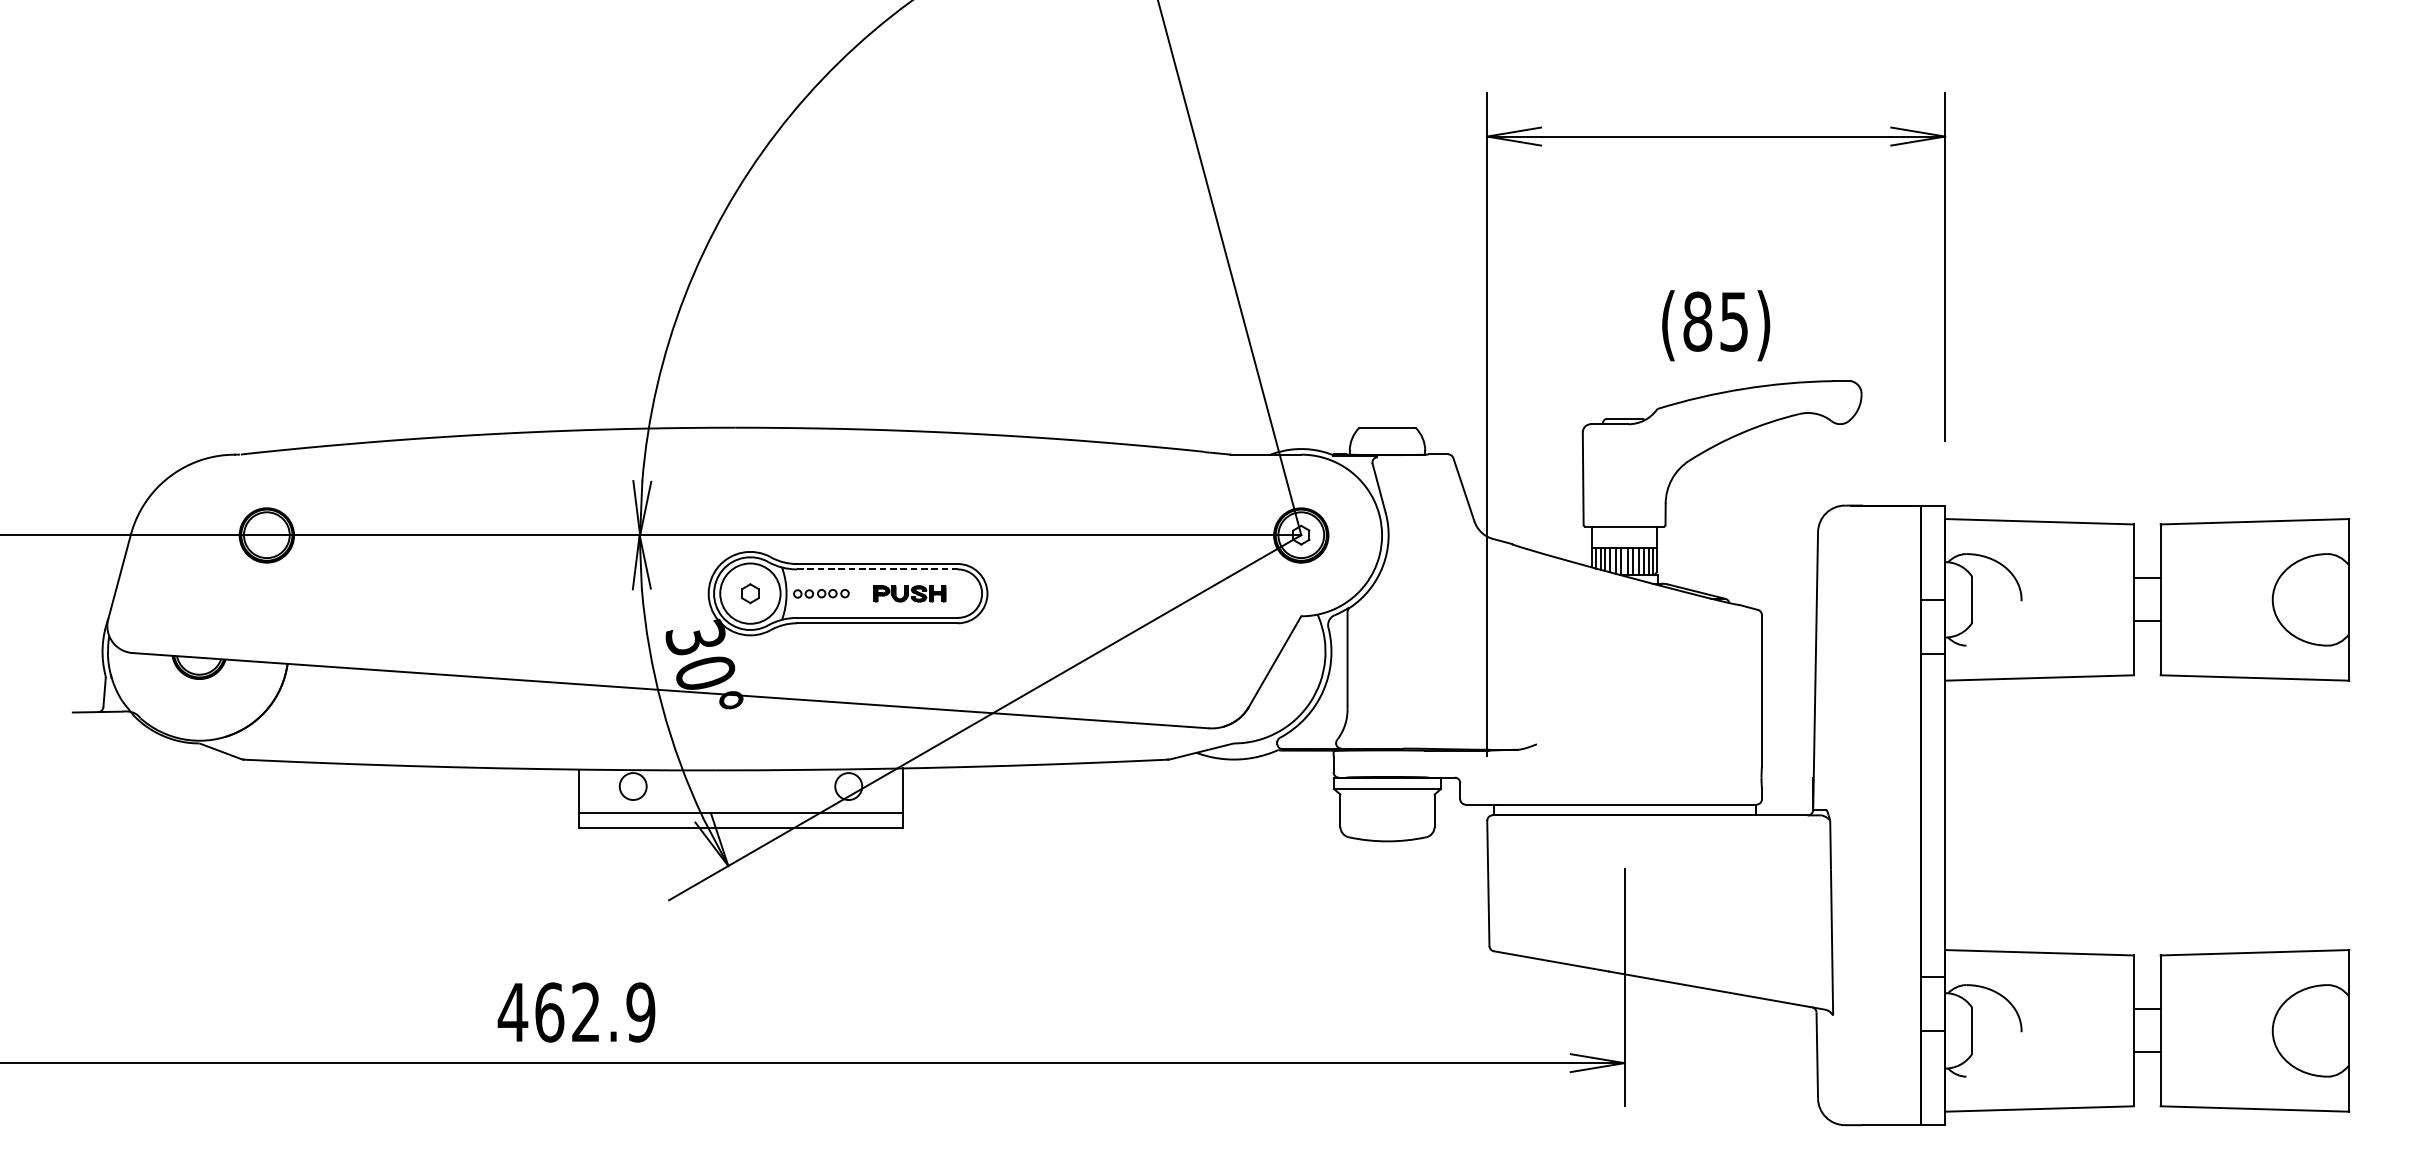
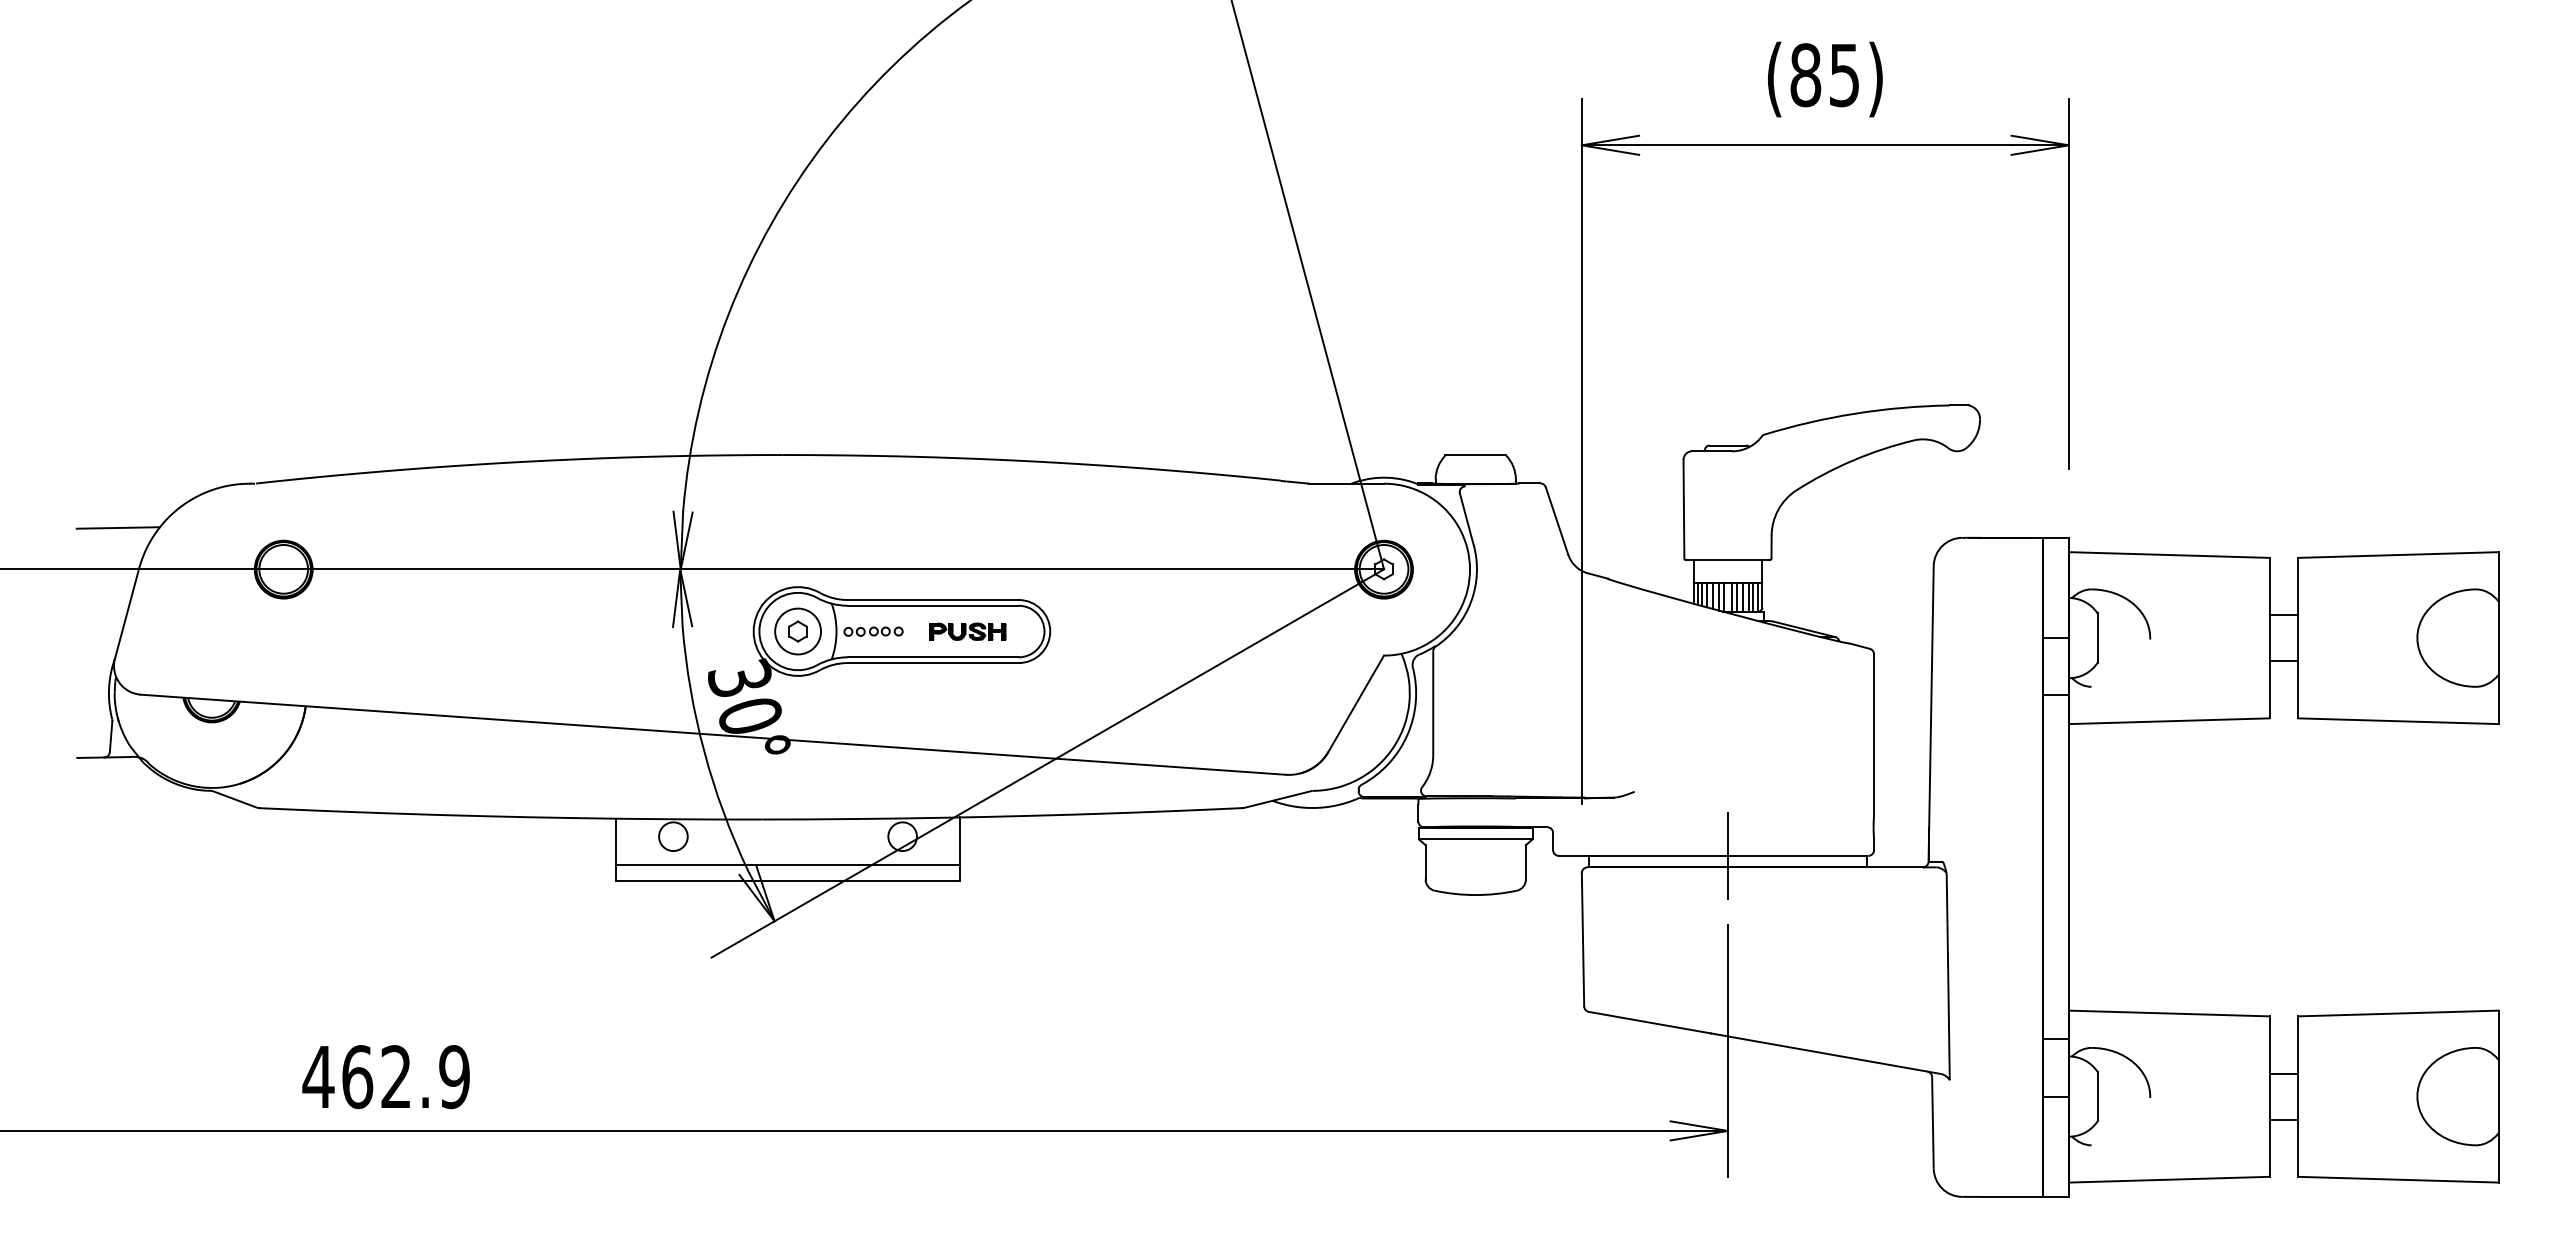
text: (1716, 325) -> (1825, 79), moved
line: (110, 495) -> (117, 527), added
line: (877, 569) -> (933, 605), dashed -> solid
circle: (750, 593) -> (798, 631), size x0.71
line: (1624, 804) -> (1727, 855), added
text: (575, 1012) -> (385, 1077), moved

